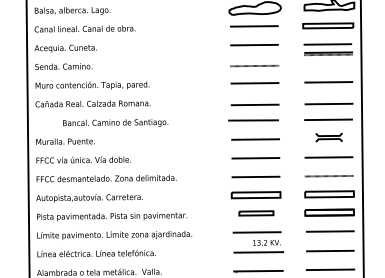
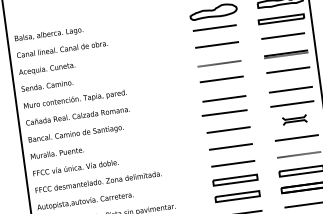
line: (328, 53) -> (286, 54), moved
text: (115, 122) -> (75, 133), moved
part: (256, 213) -> (237, 196), size x1.43

